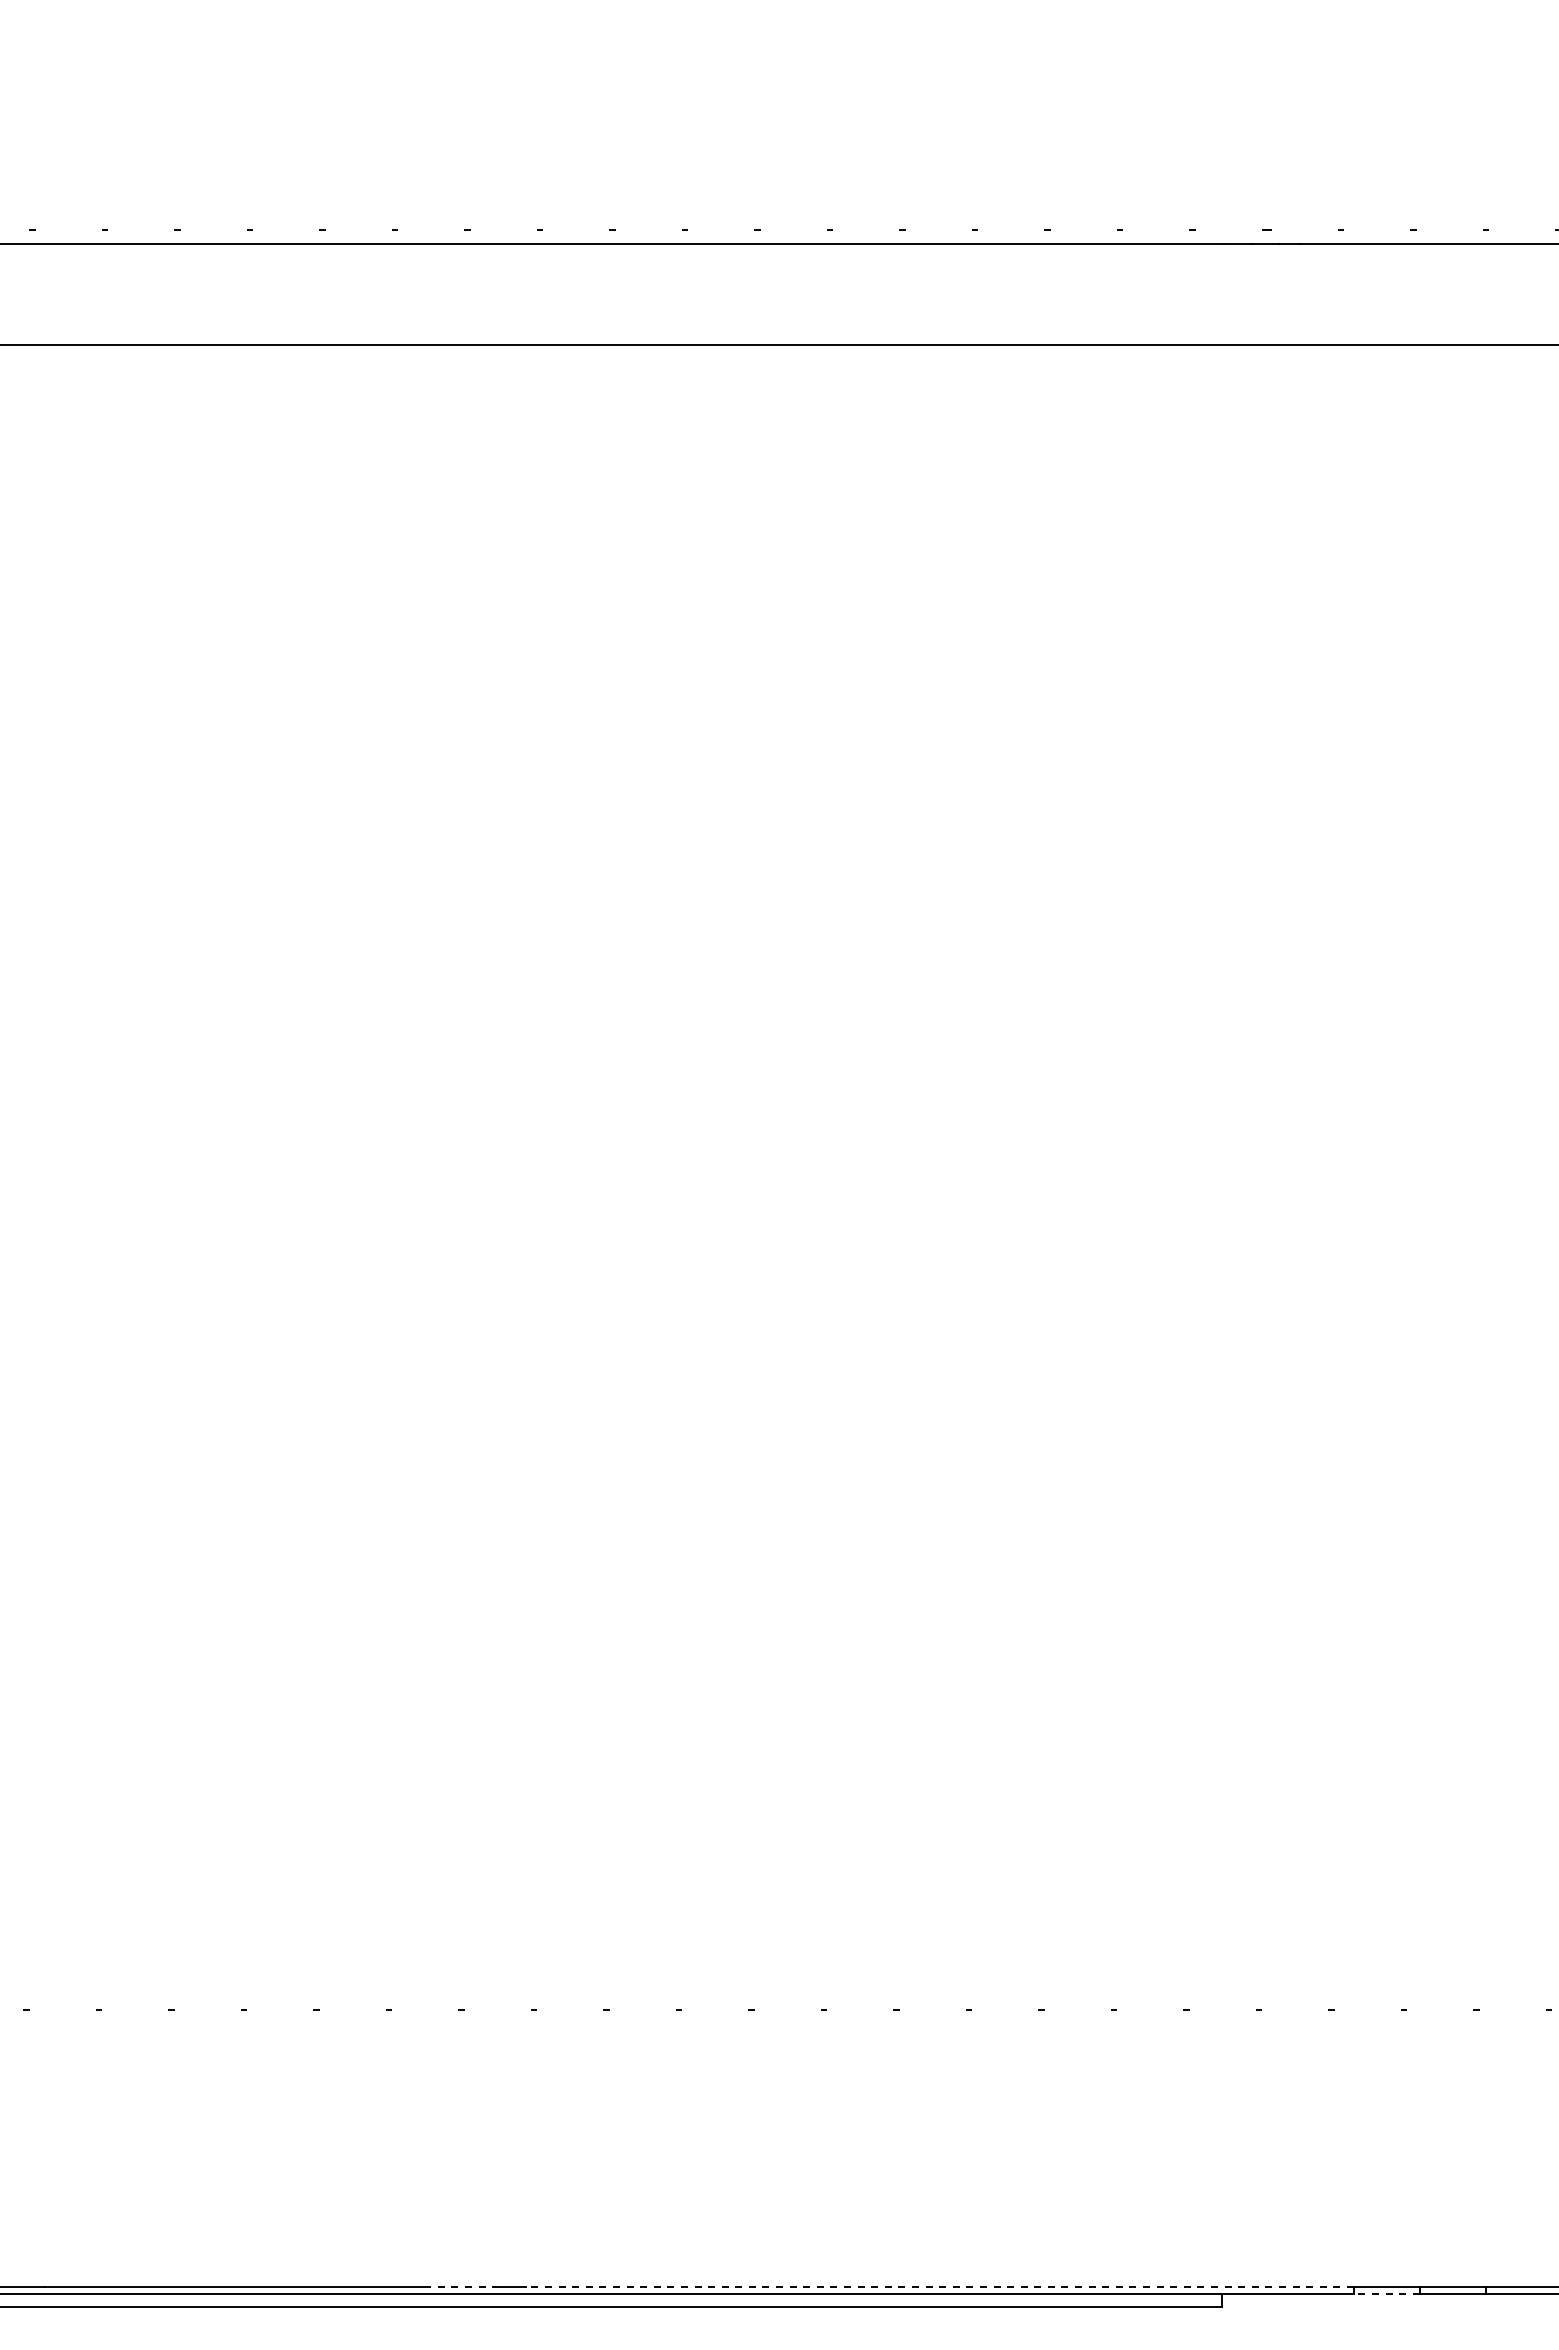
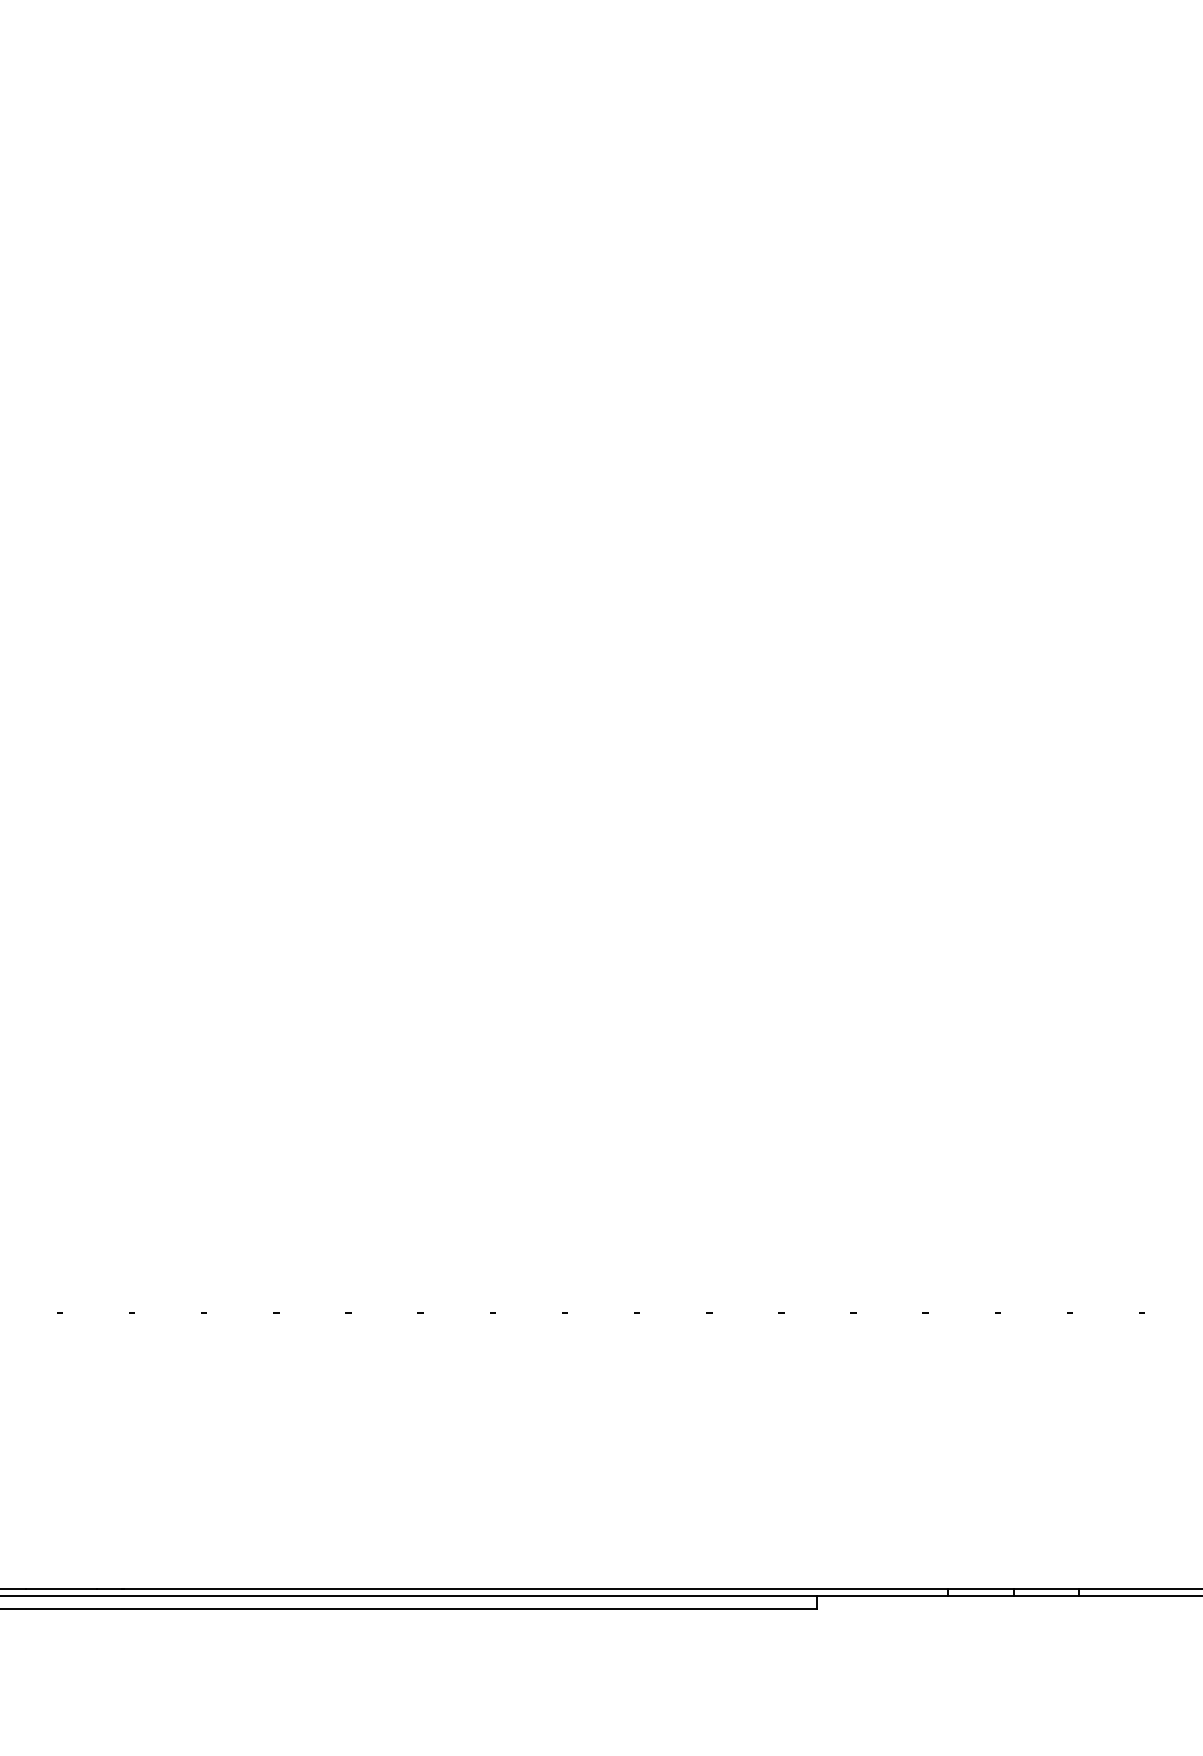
line: (463, 2287) -> (61, 1589), dashed -> solid
line: (939, 2287) -> (535, 1589), dashed -> solid
line: (1386, 2293) -> (980, 1595), dashed -> solid

